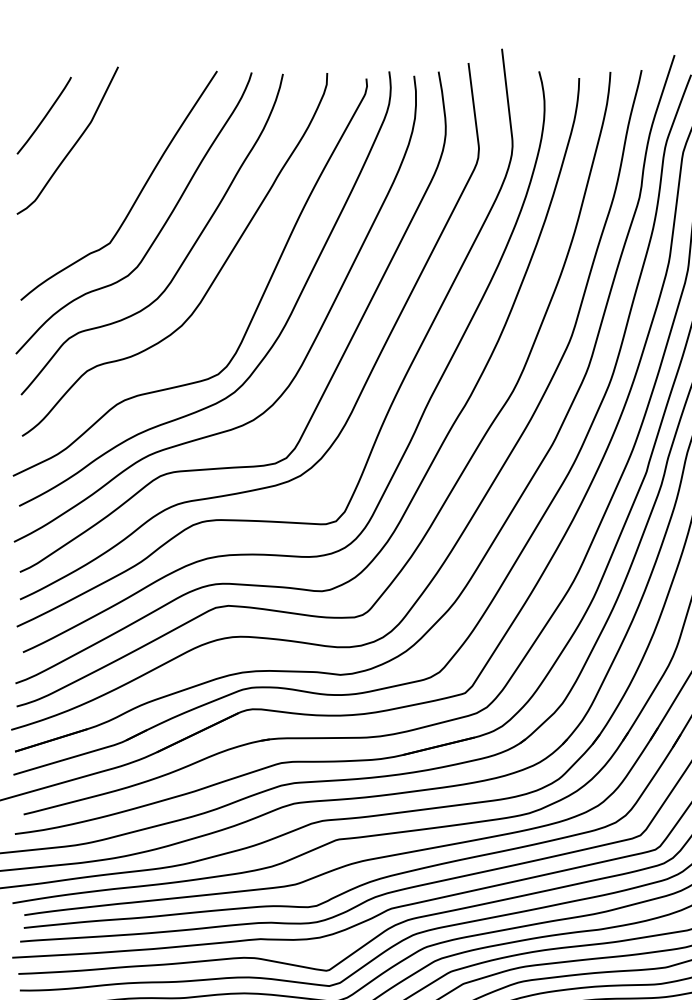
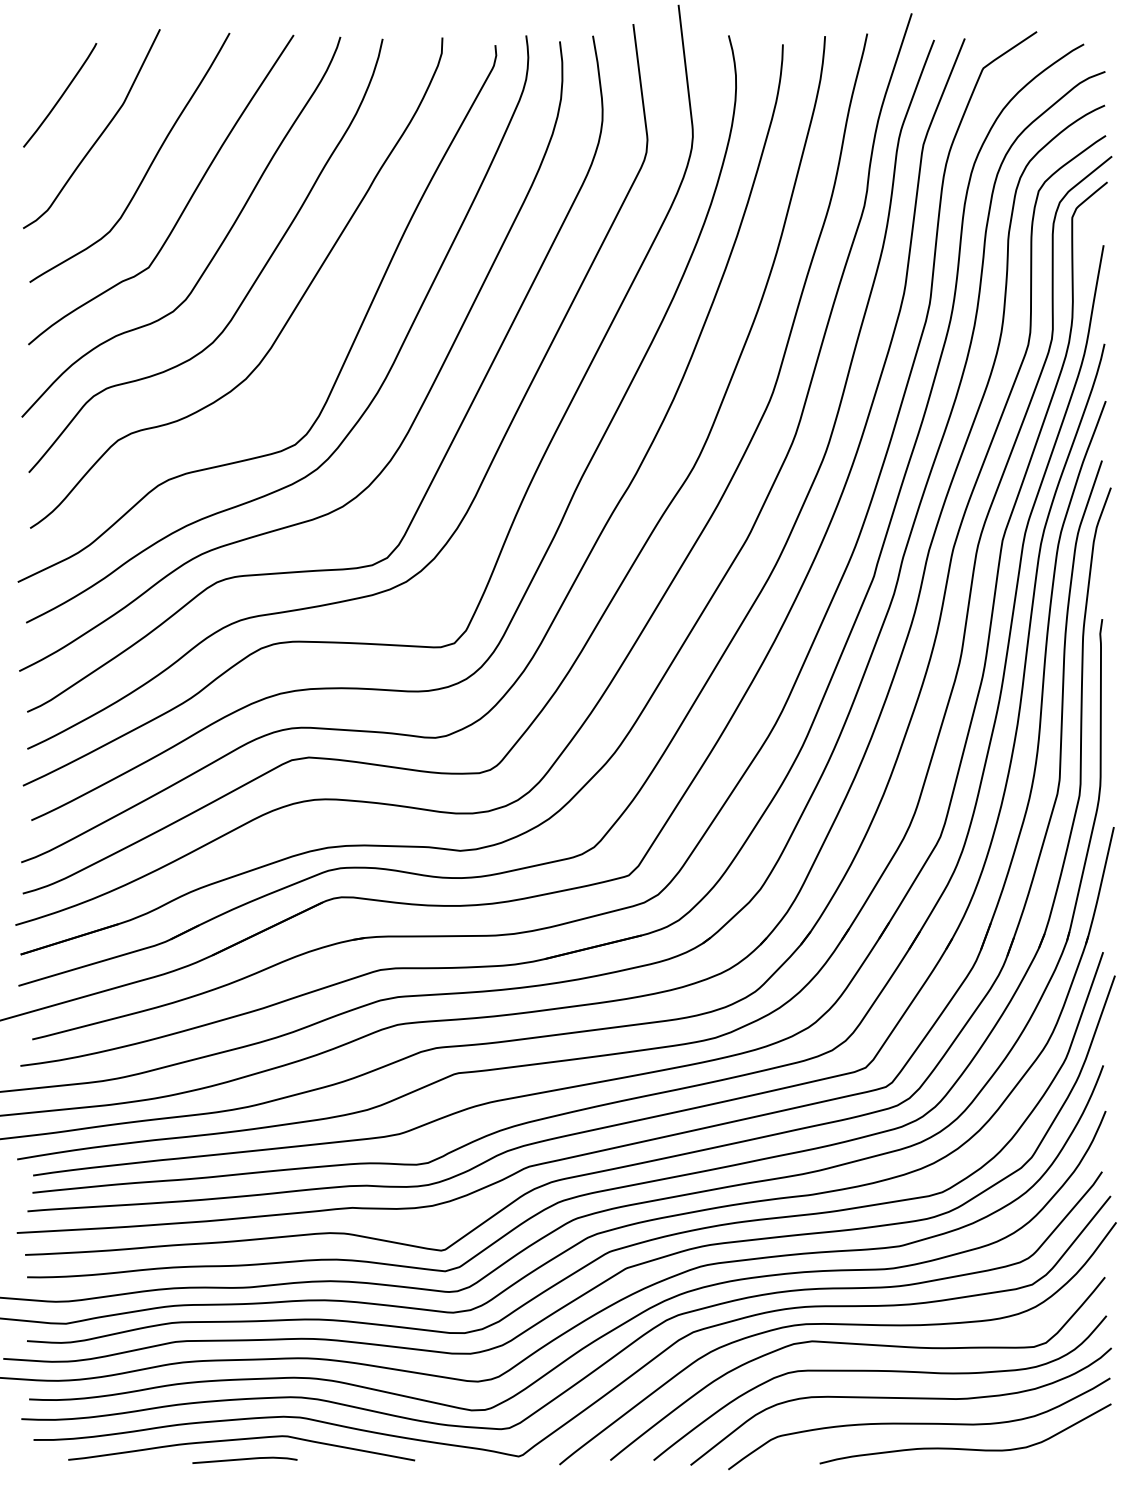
curve: (108, 171) -> (146, 170), added

